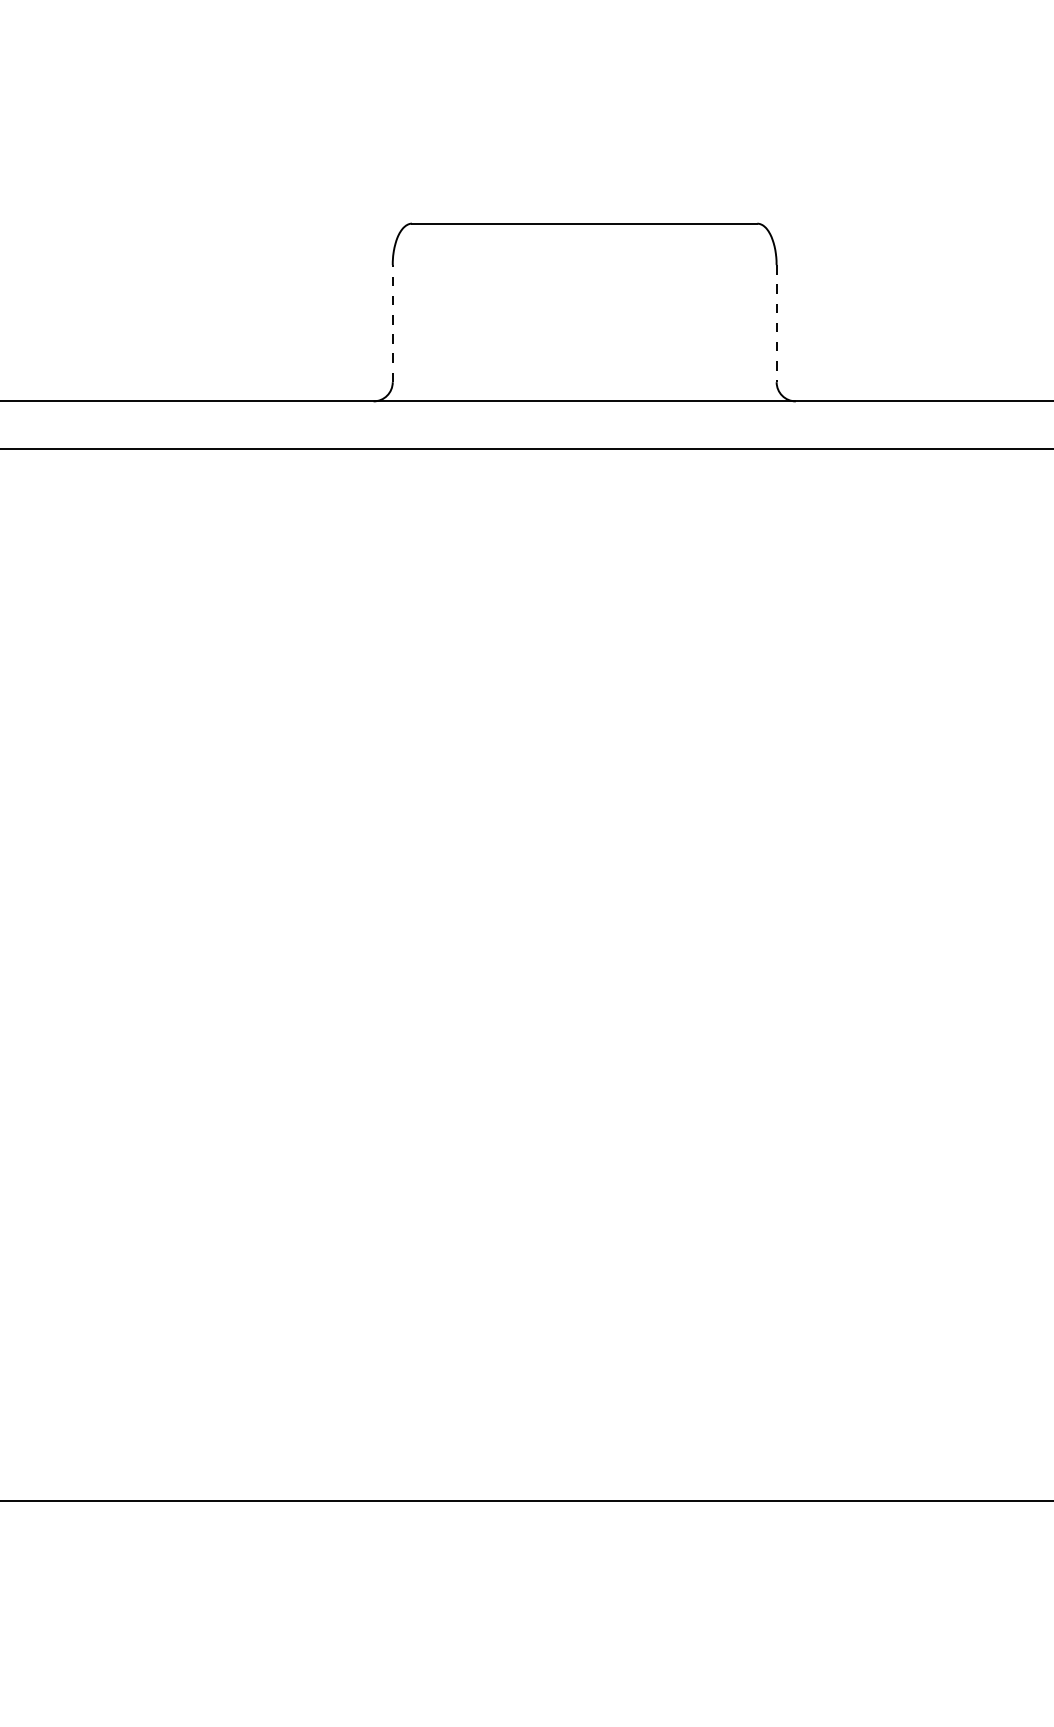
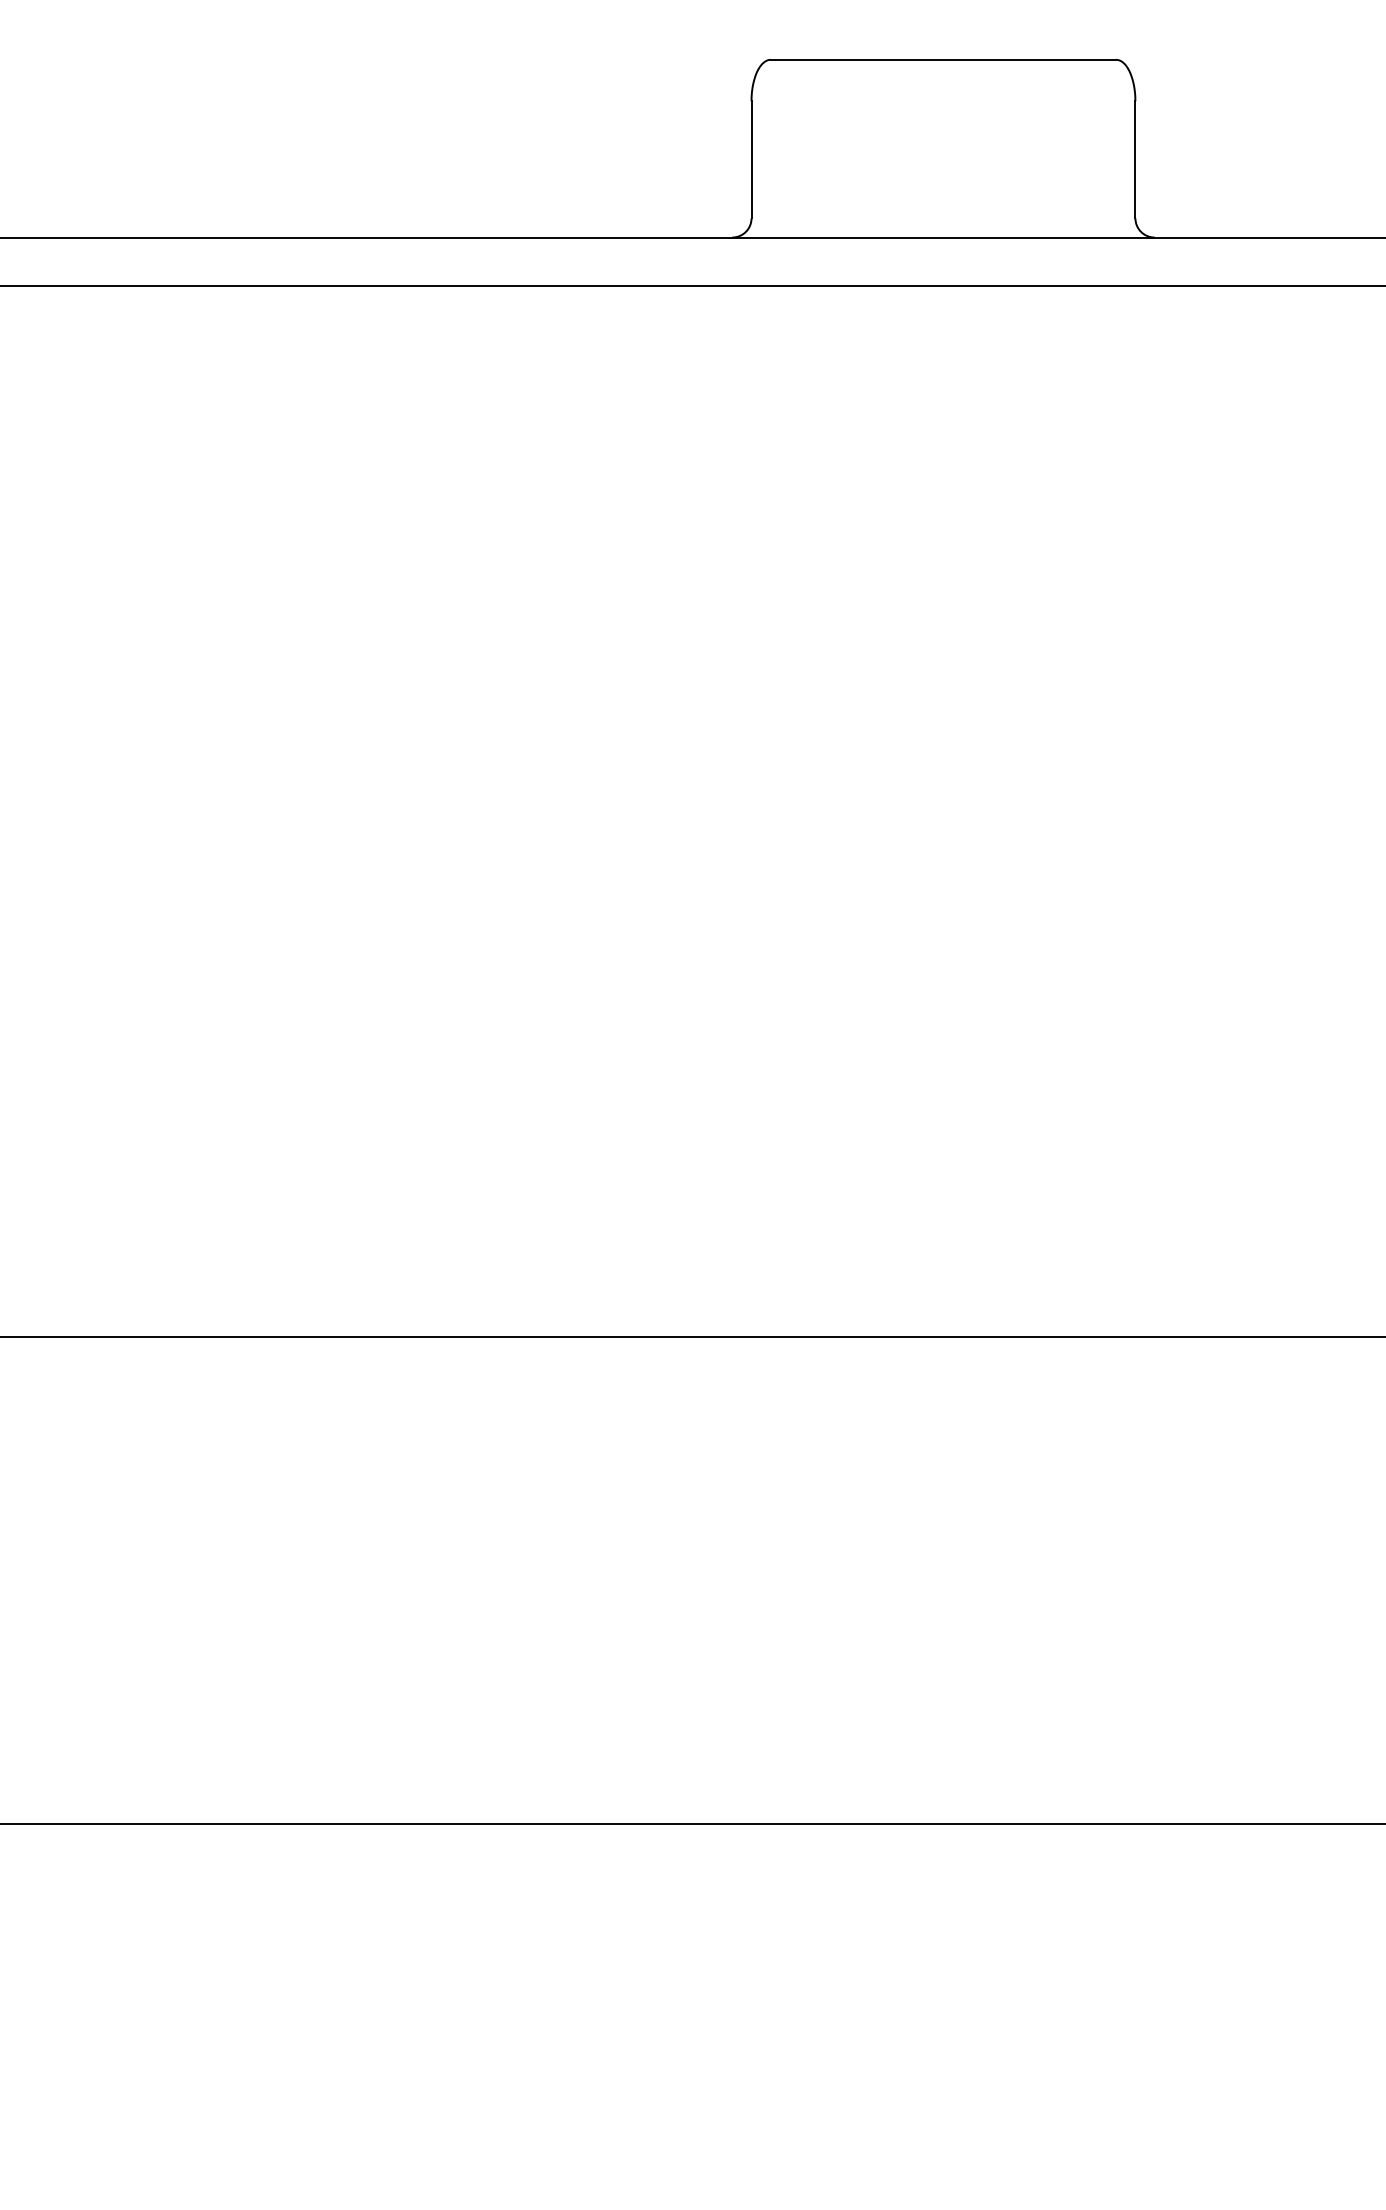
line: (392, 323) -> (751, 159), dashed -> solid
line: (776, 323) -> (1135, 159), dashed -> solid

